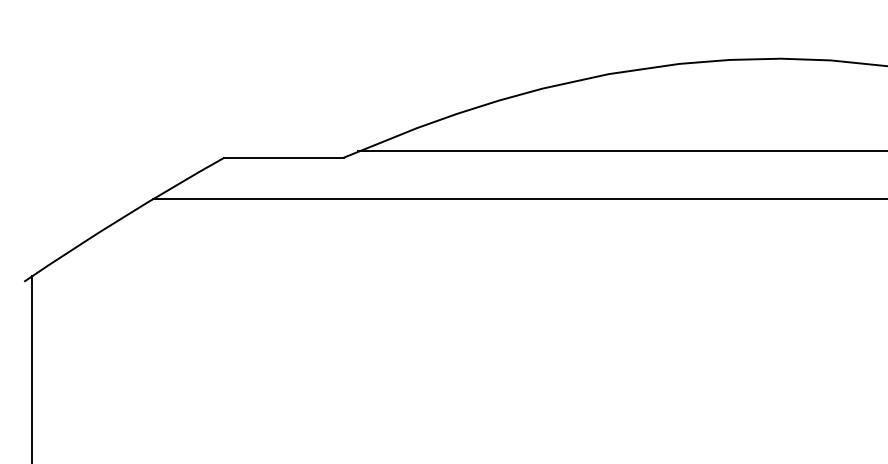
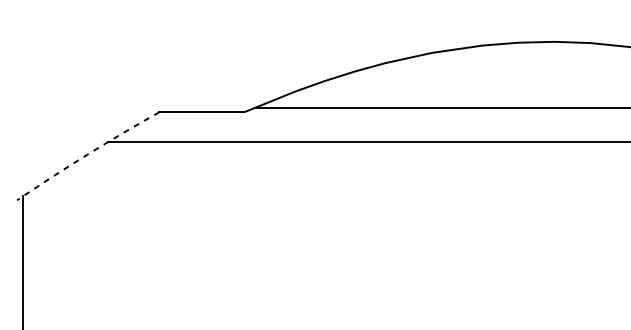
arc: (123, 217) -> (87, 154), solid -> dashed

